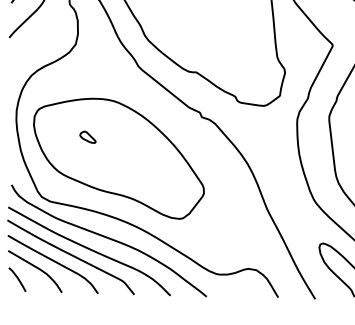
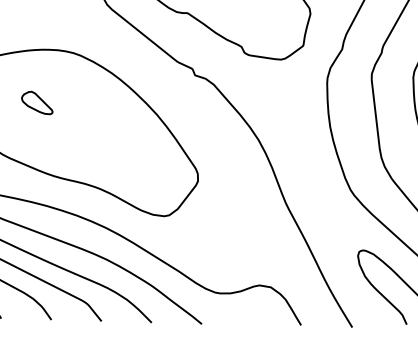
part: (87, 137) -> (36, 103), size x1.43

